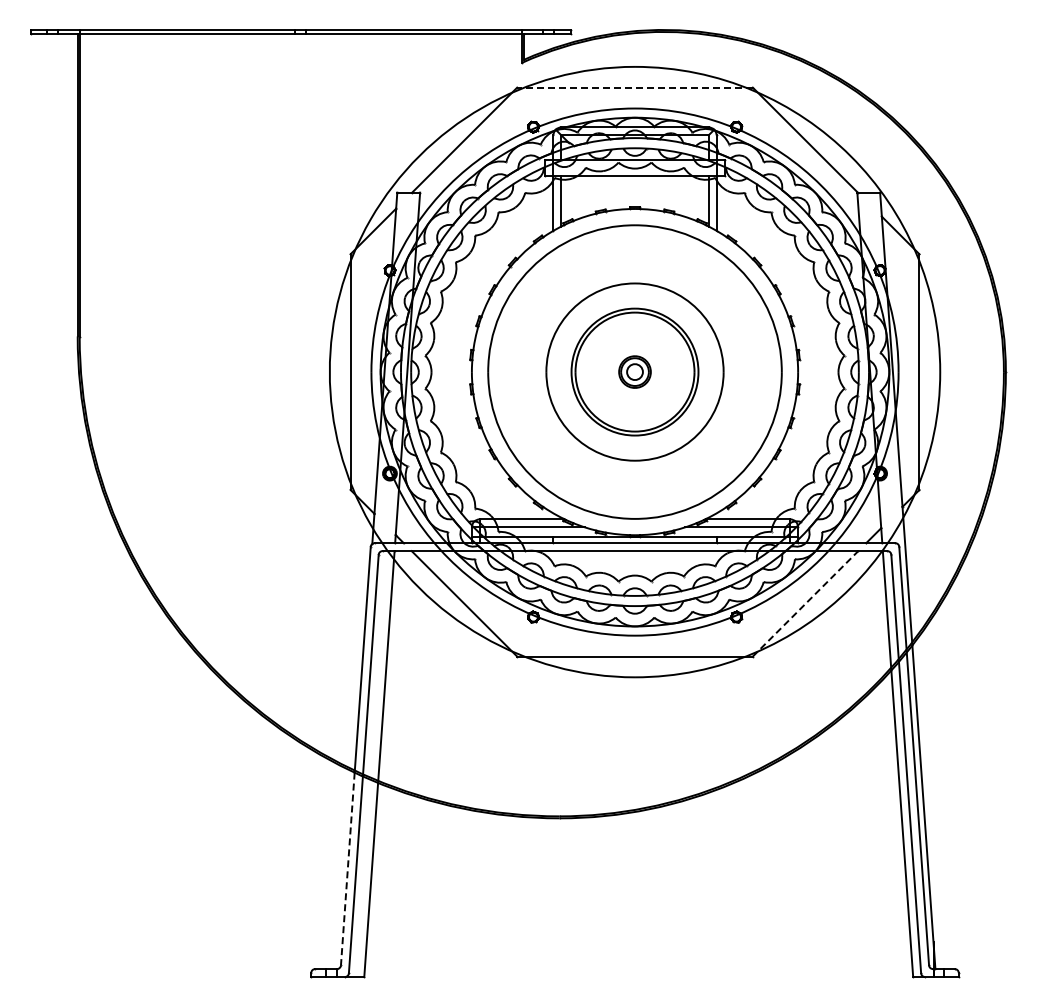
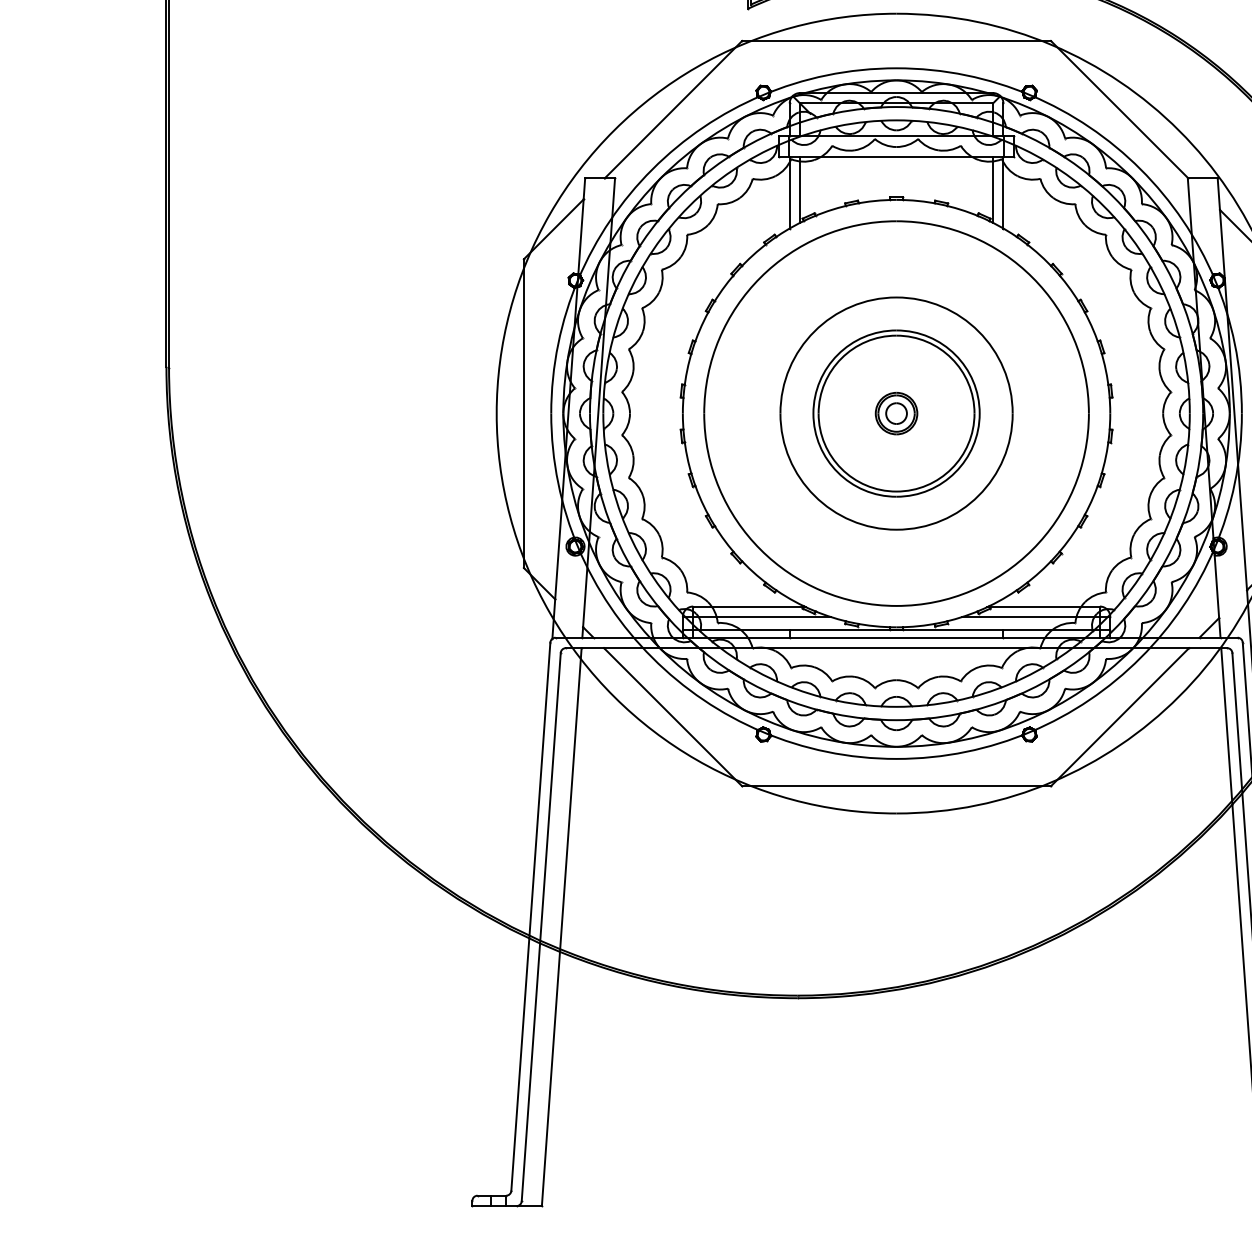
line: (635, 87) -> (897, 40), dashed -> solid
line: (805, 603) -> (1119, 716), dashed -> solid
line: (347, 868) -> (519, 1063), dashed -> solid

